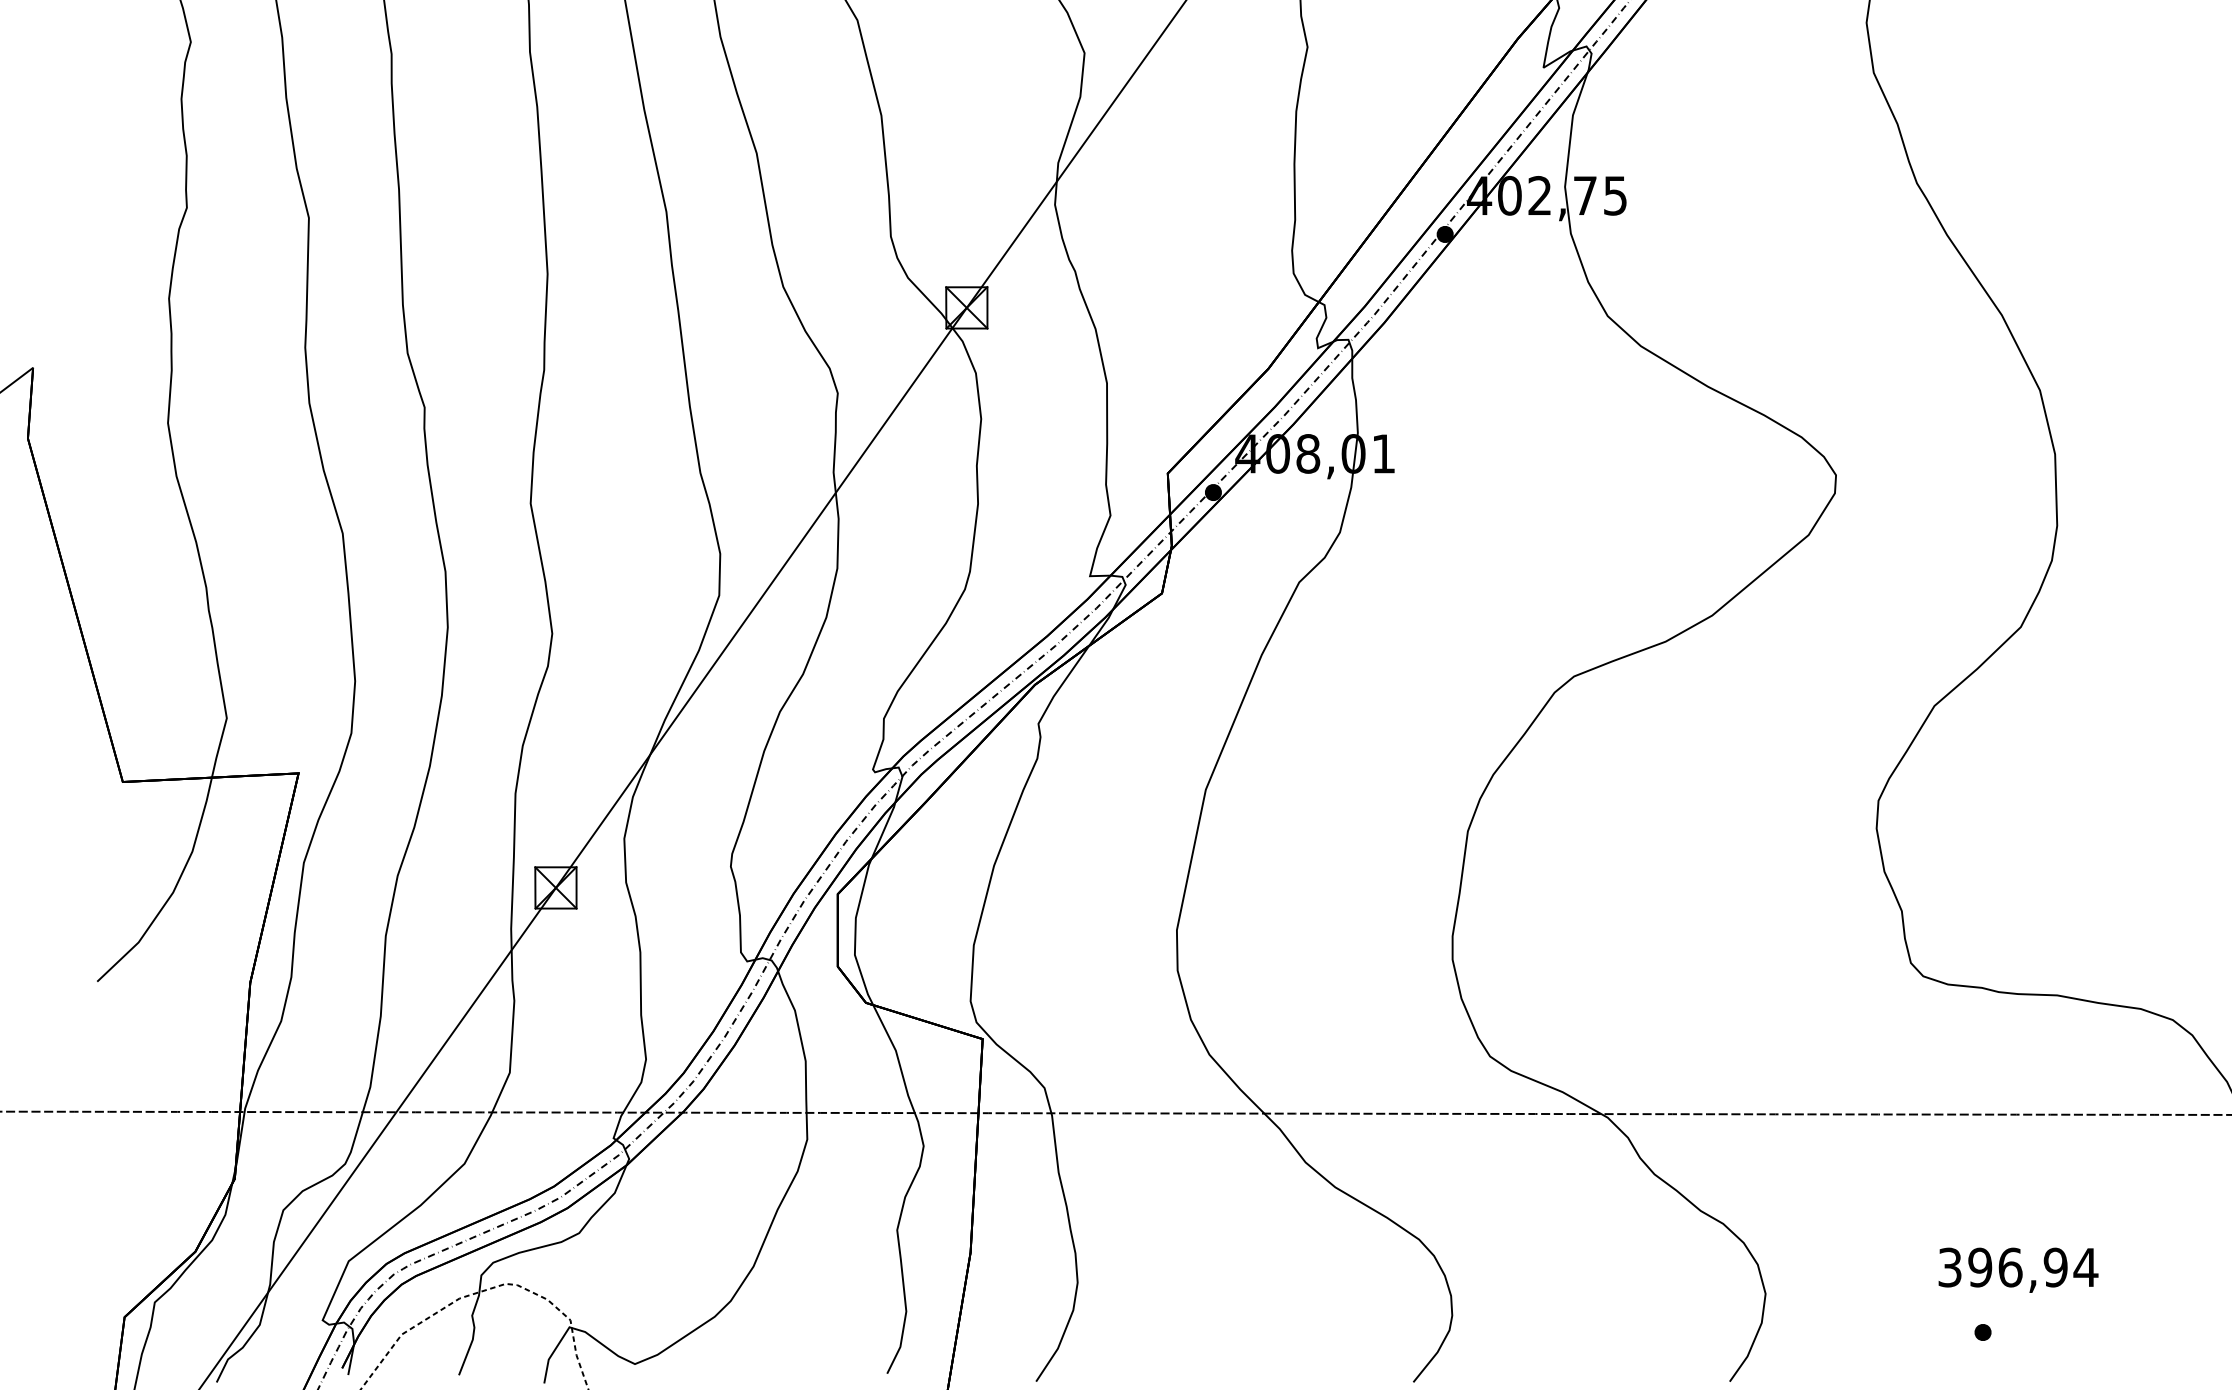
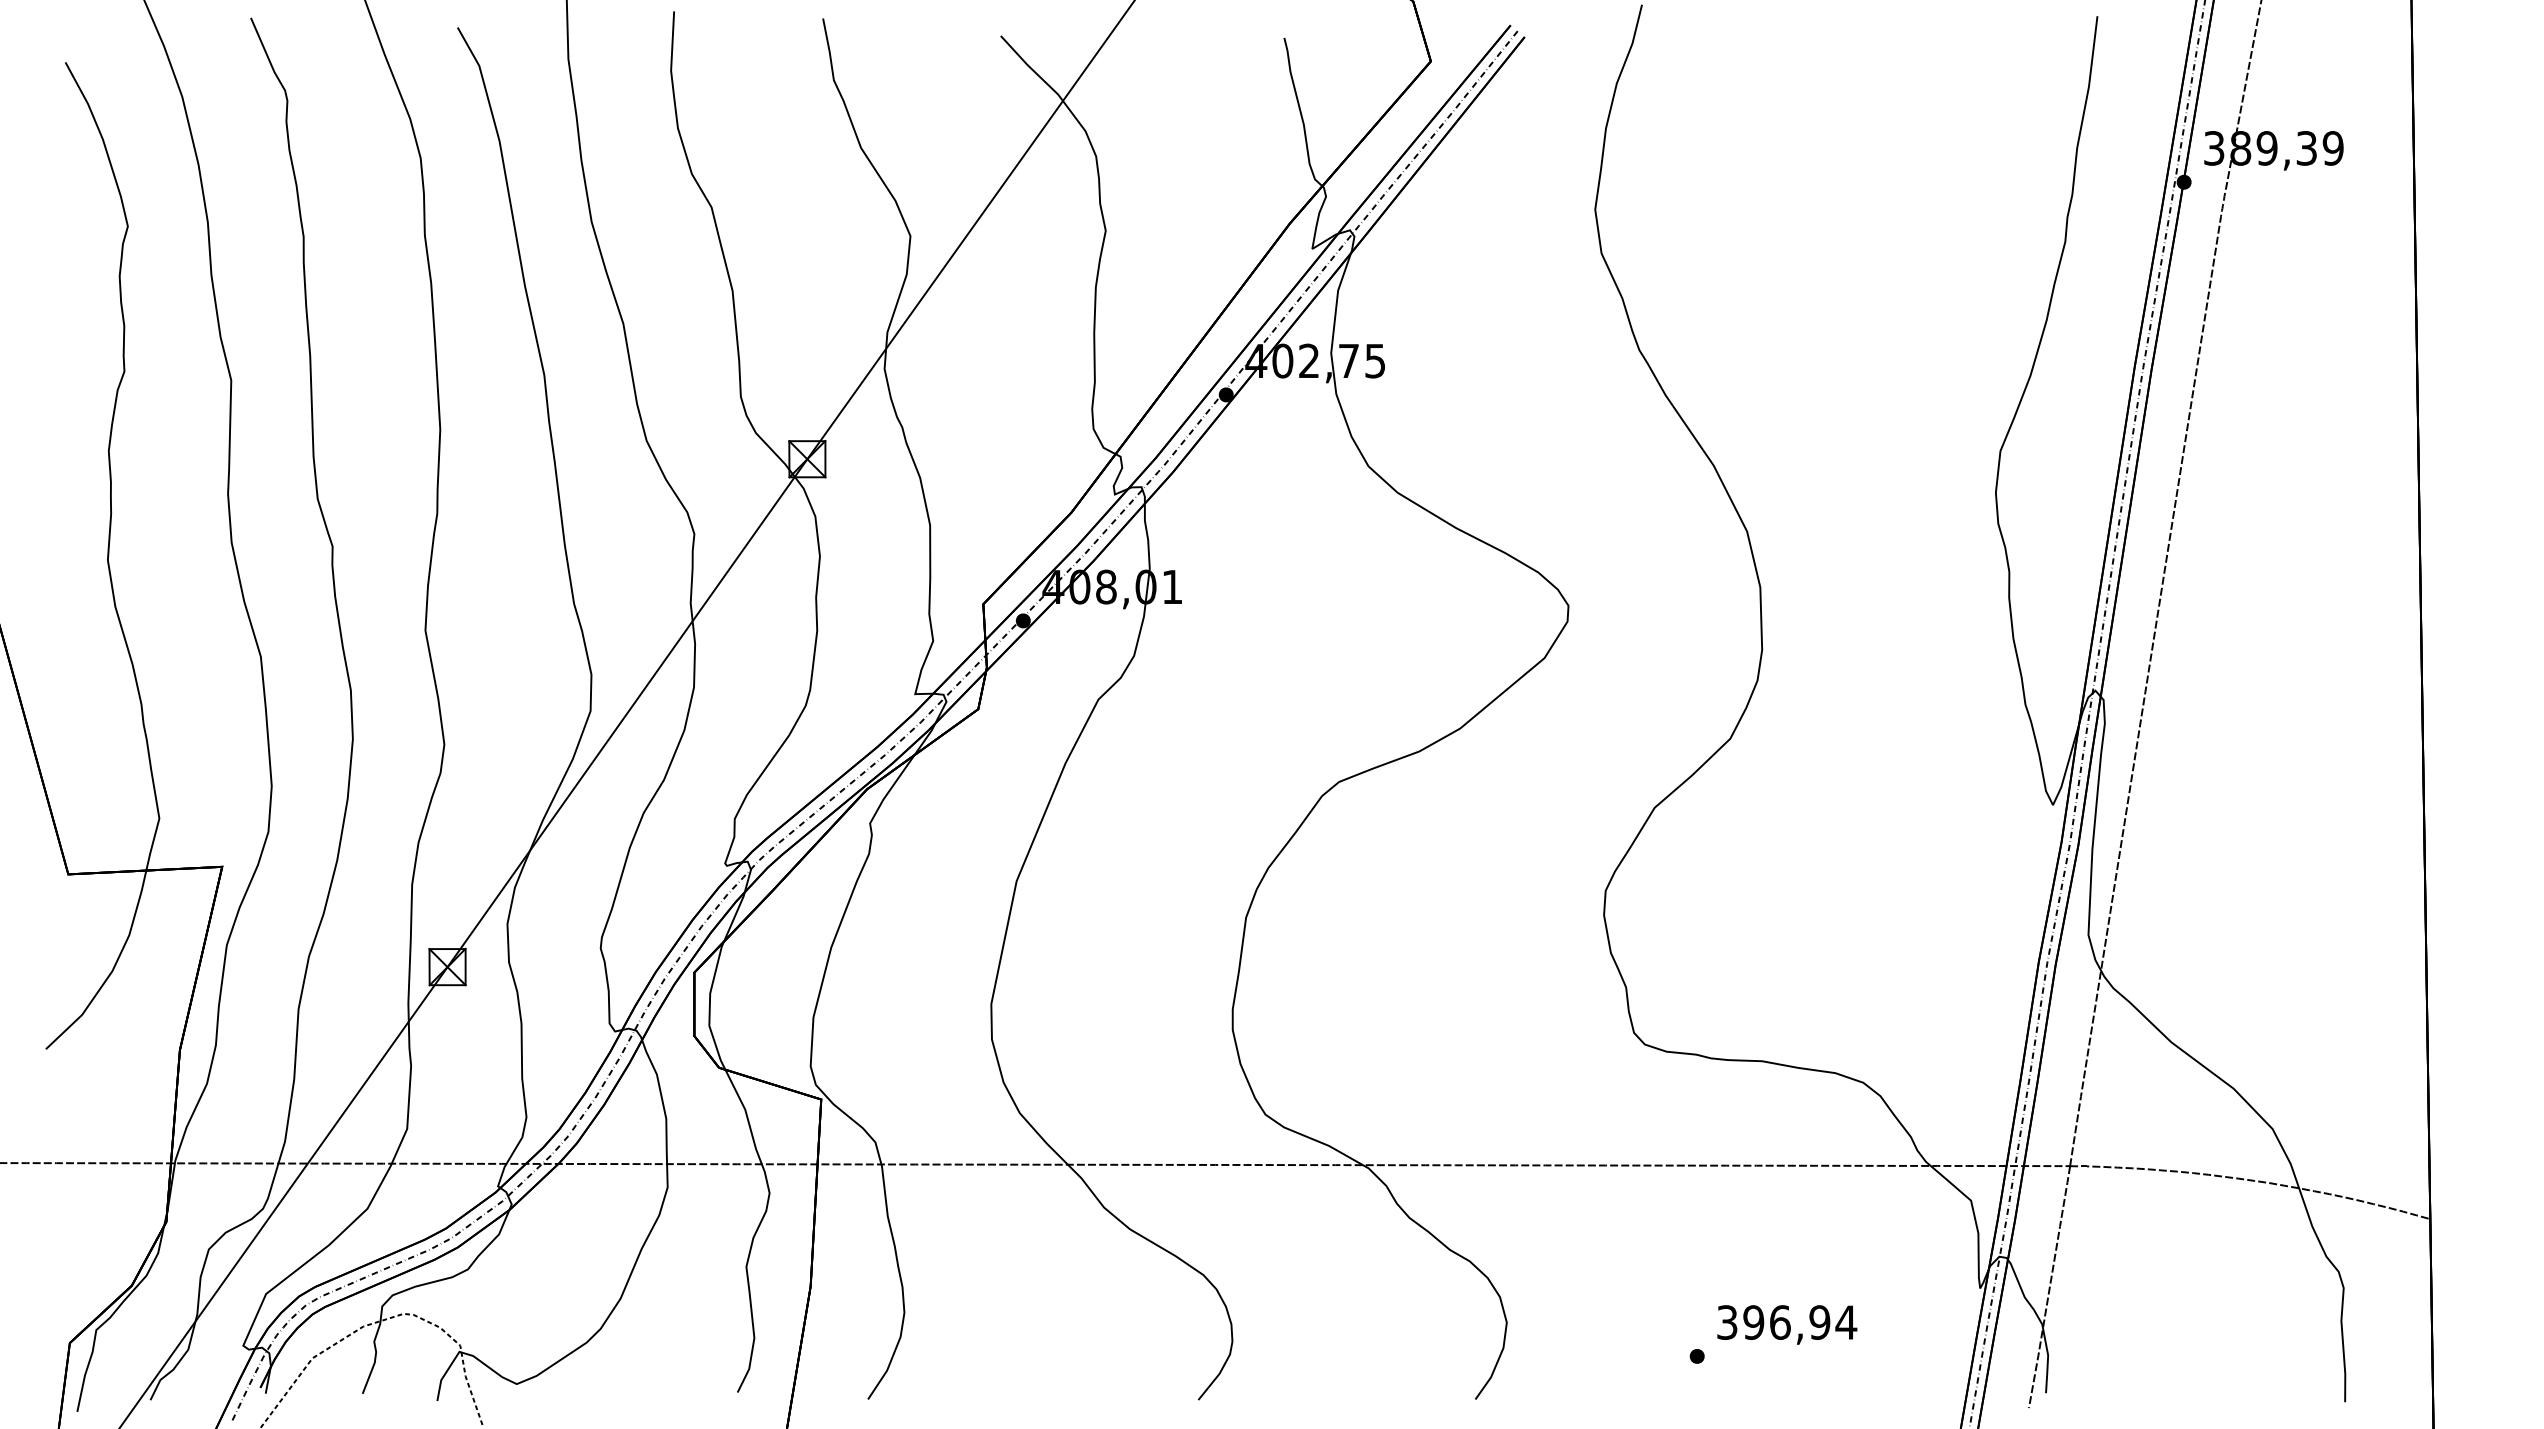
text: (2018, 1269) -> (1787, 1324), moved

